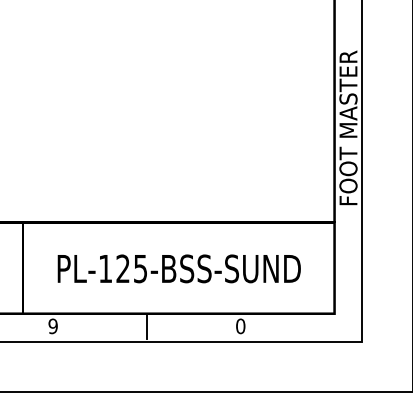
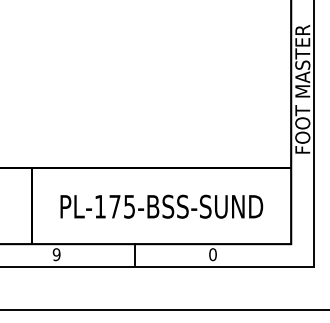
text: (122, 268) -> (114, 206), PL-125-BSS-SUND -> PL-175-BSS-SUND

